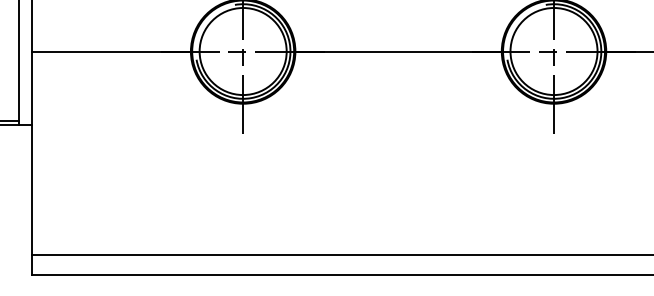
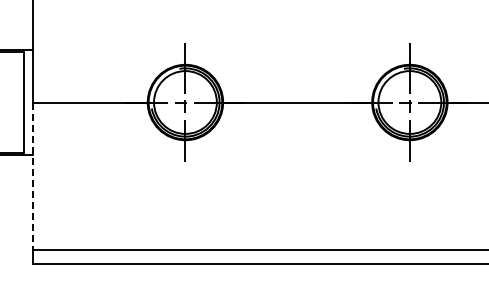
line: (31, 153) -> (32, 176), solid -> dashed

